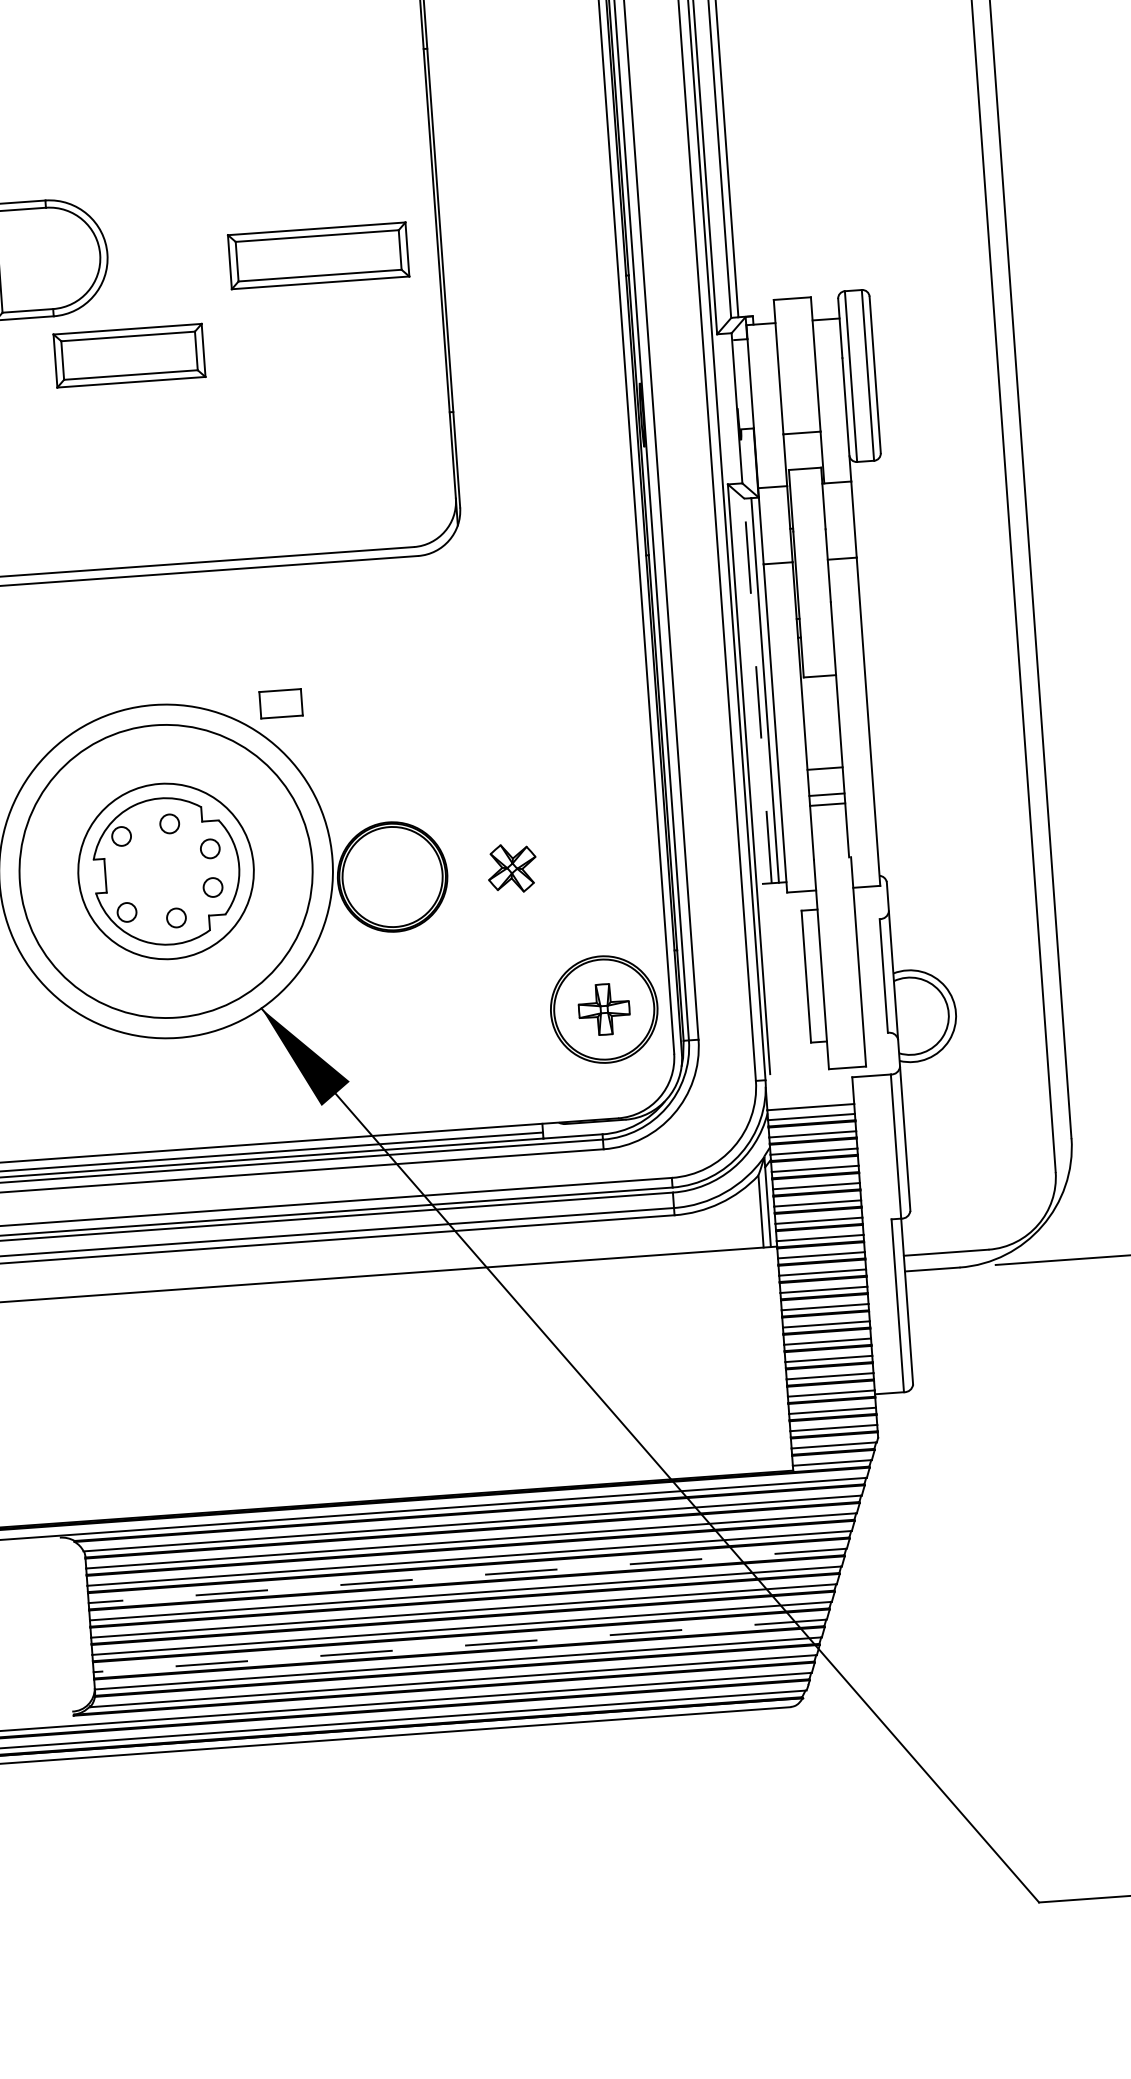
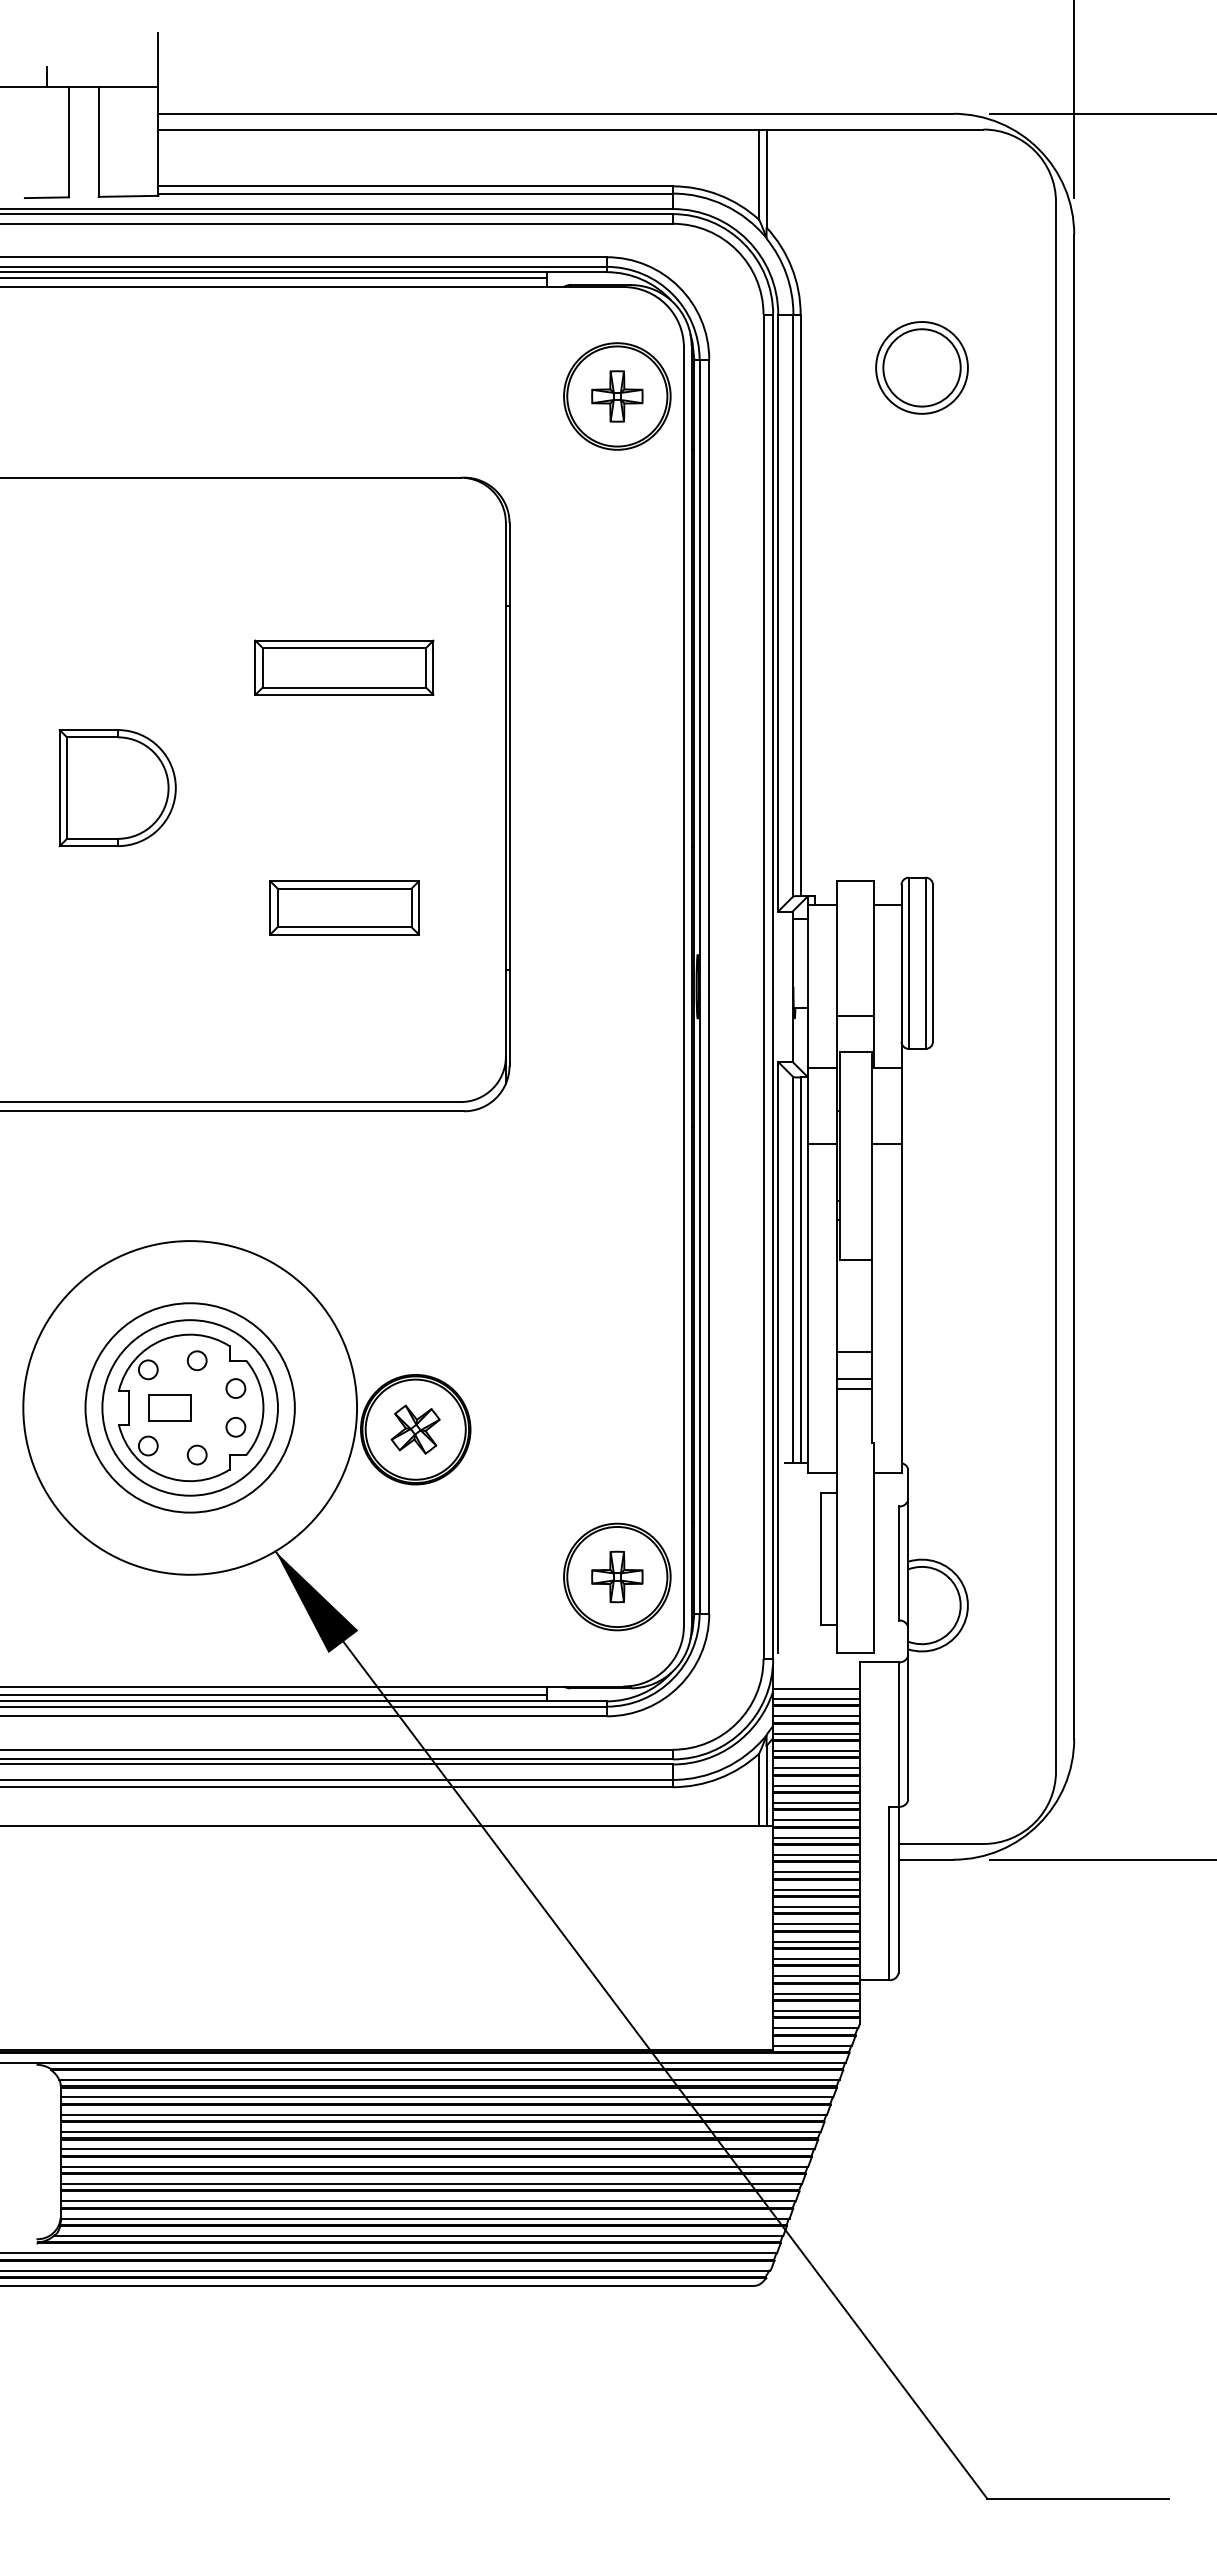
part: (318, 255) -> (344, 667), moved
part: (129, 355) -> (344, 907), moved
line: (758, 691) -> (793, 1270), dashed -> solid
part: (280, 703) -> (169, 1407), moved
part: (512, 868) -> (415, 1429), moved
circle: (165, 871) -> (189, 1407), size x0.71
line: (467, 1576) -> (440, 2132), dashed -> solid
line: (460, 1645) -> (428, 2201), dashed -> solid

